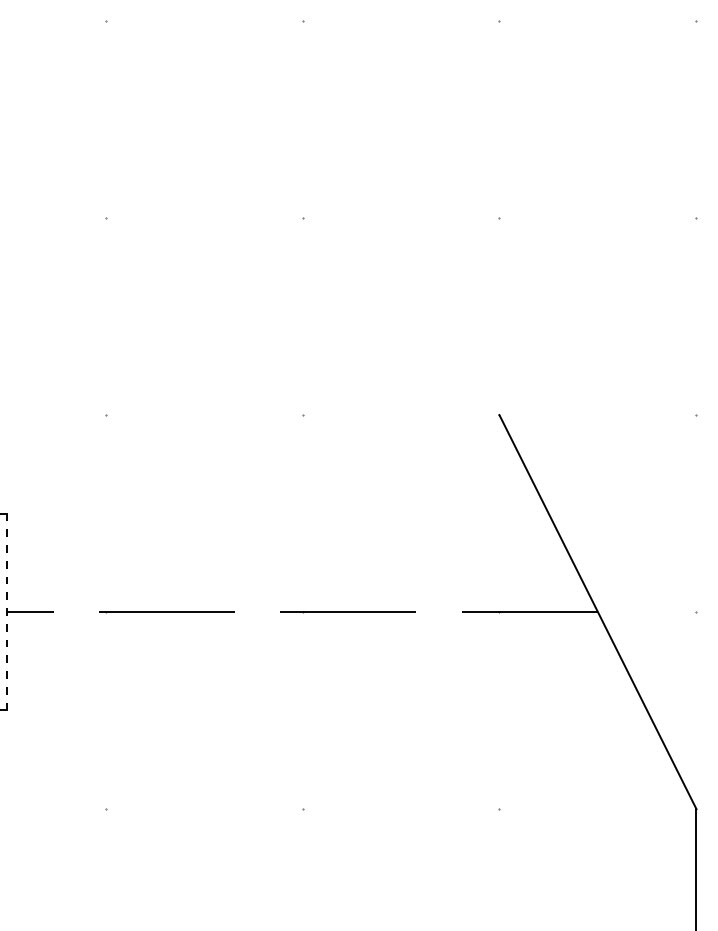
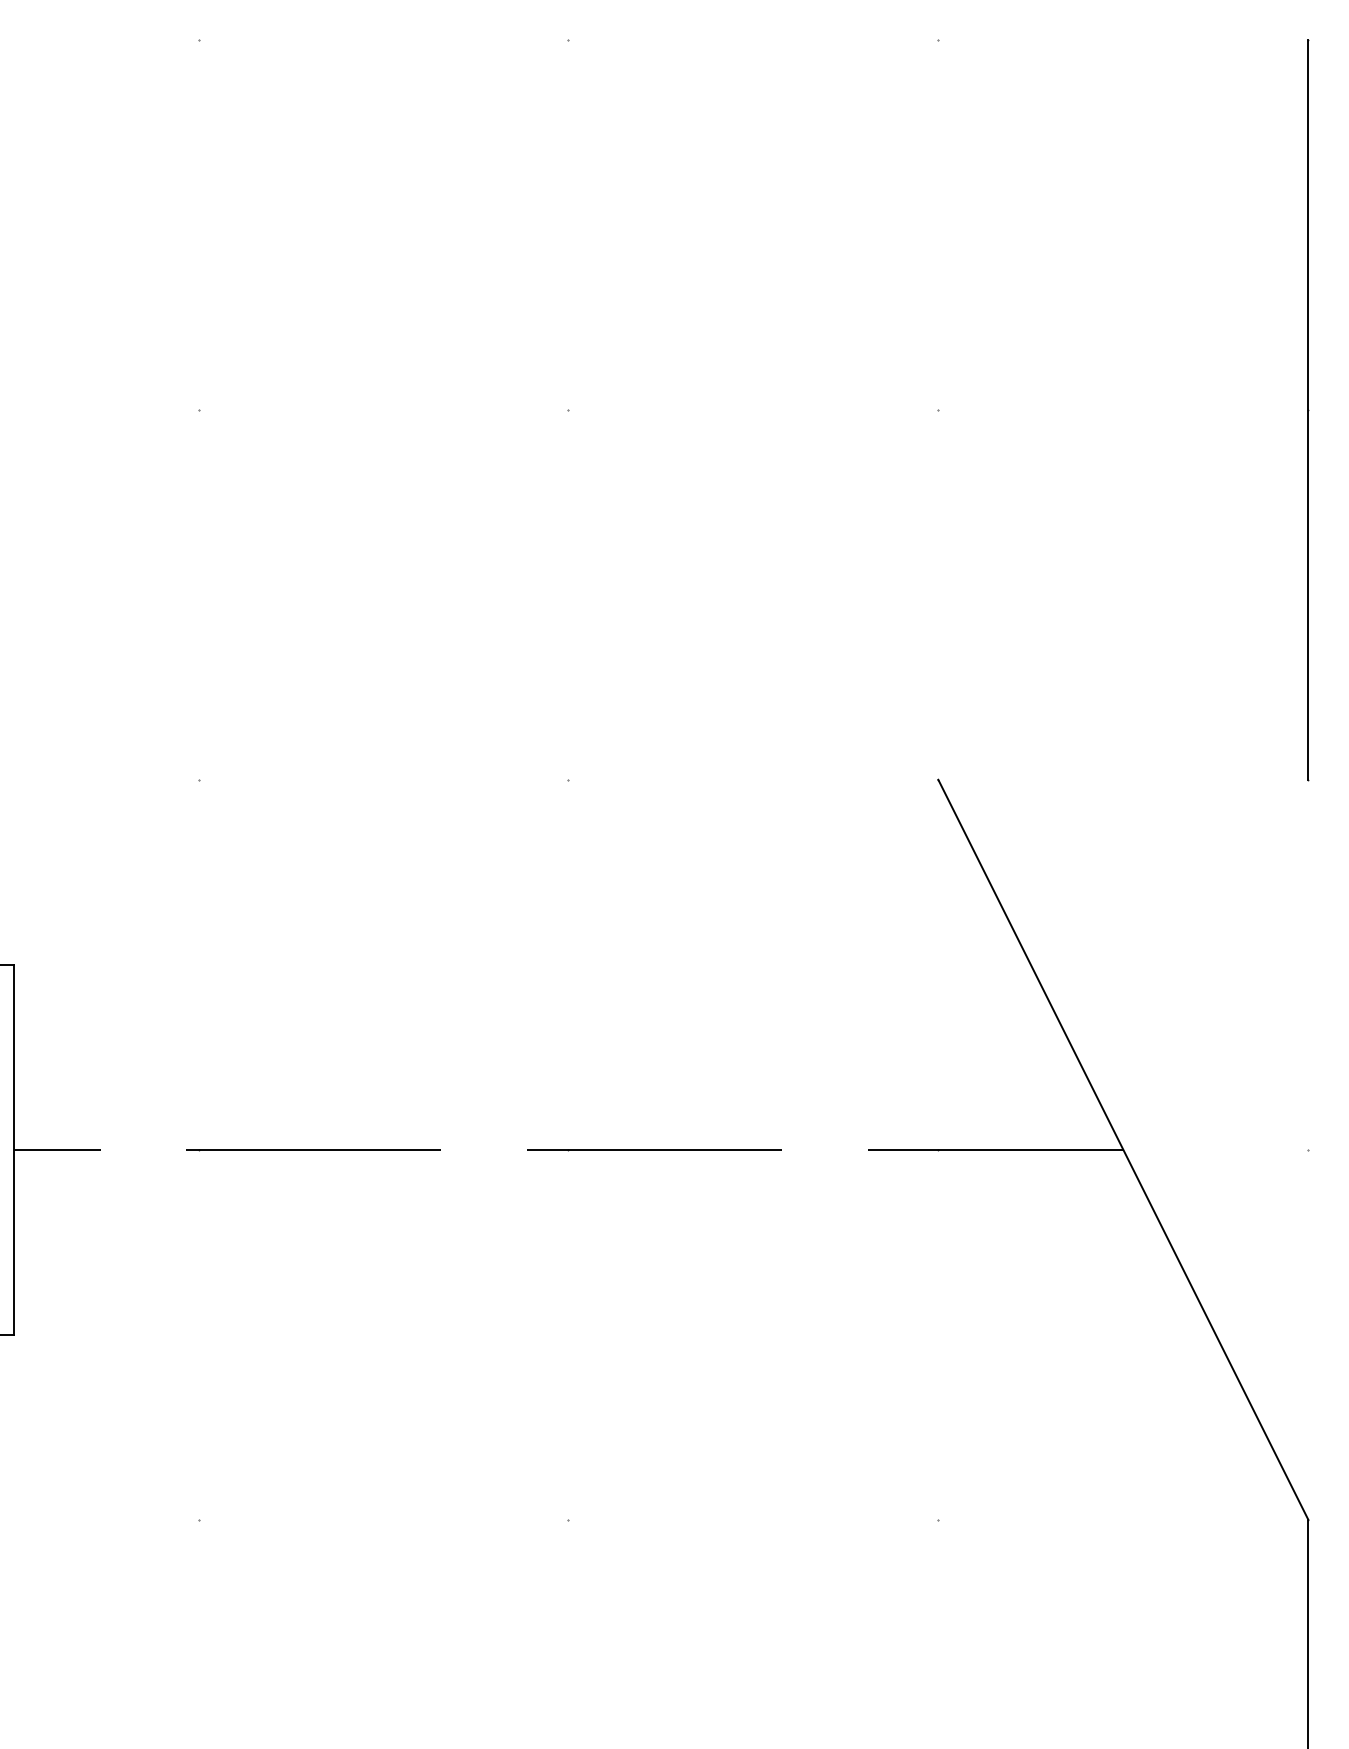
line: (696, 218) -> (1308, 410), added
line: (7, 611) -> (14, 1148), dashed -> solid

